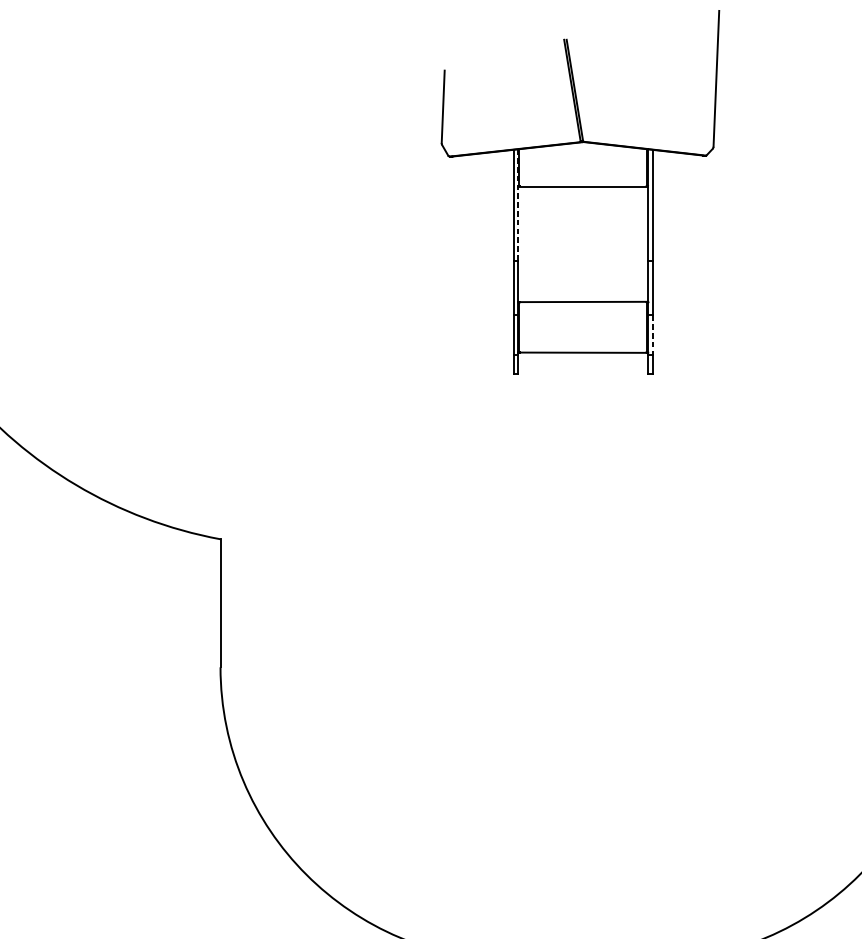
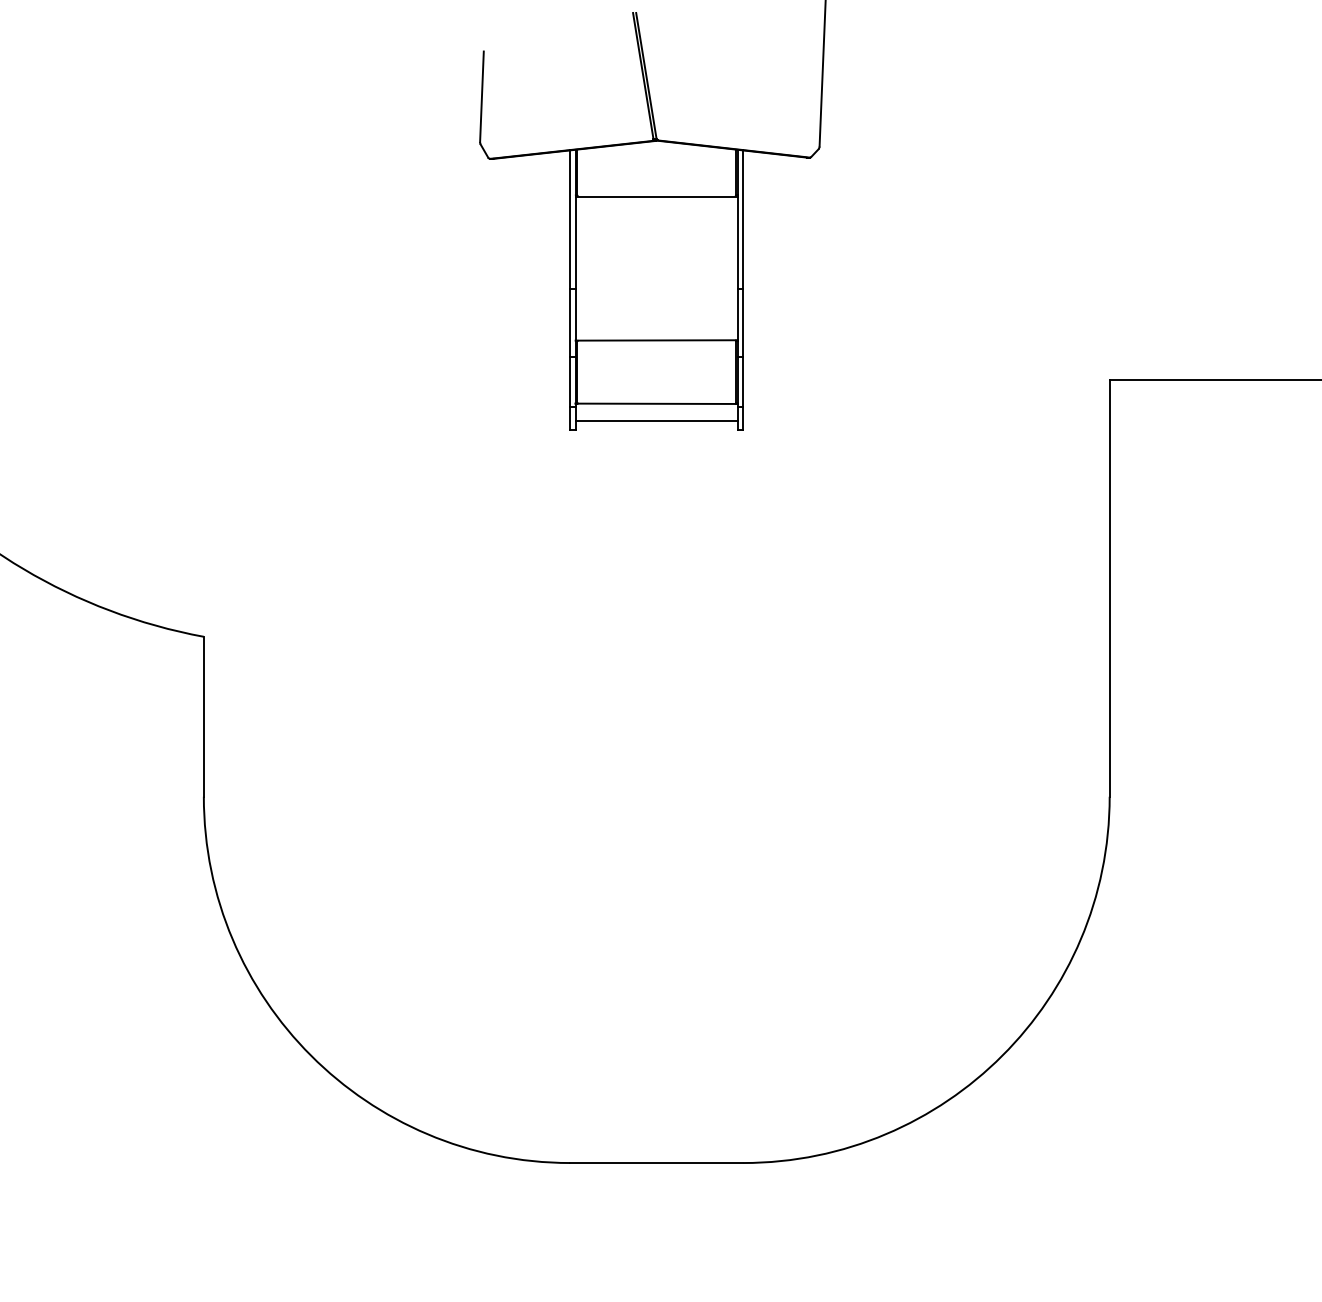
line: (518, 205) -> (575, 219), dashed -> solid
line: (652, 335) -> (743, 382), dashed -> solid
line: (582, 366) -> (656, 420), added

